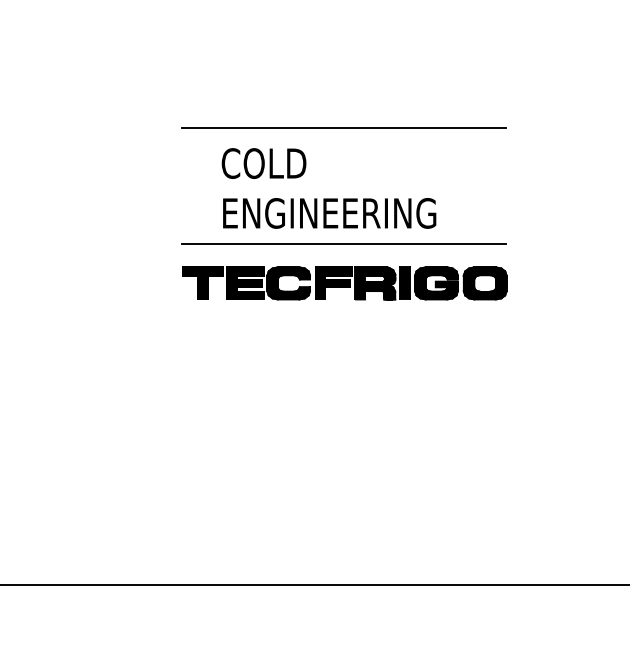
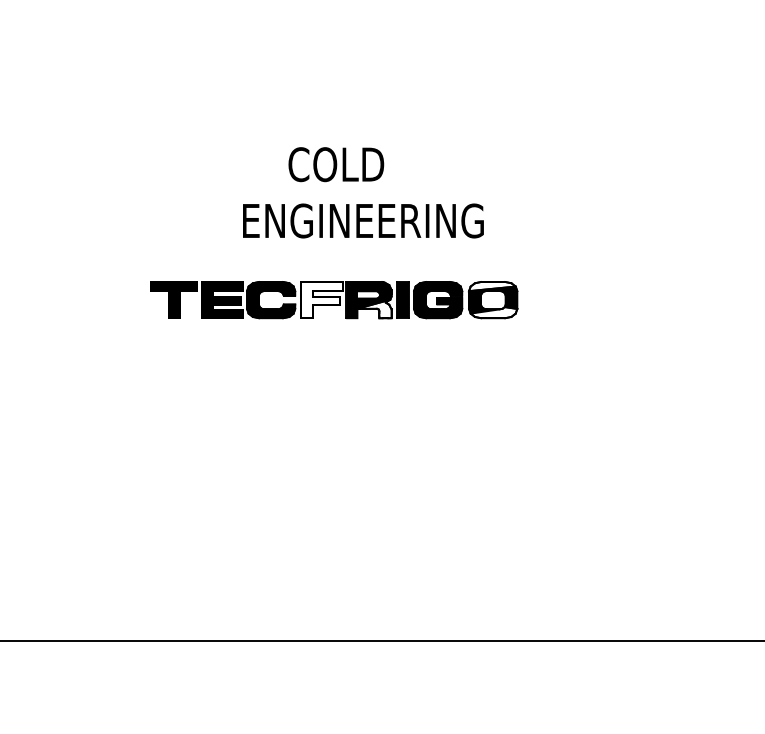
line: (343, 128) -> (333, 124), removed
text: (264, 163) -> (336, 164), moved
text: (329, 212) -> (363, 220), moved
line: (343, 243) -> (333, 255), removed
fill: (484, 271) -> (492, 286), removed
fill: (334, 283) -> (322, 300), removed
fill: (380, 290) -> (374, 308), removed
fill: (485, 294) -> (493, 312), removed

